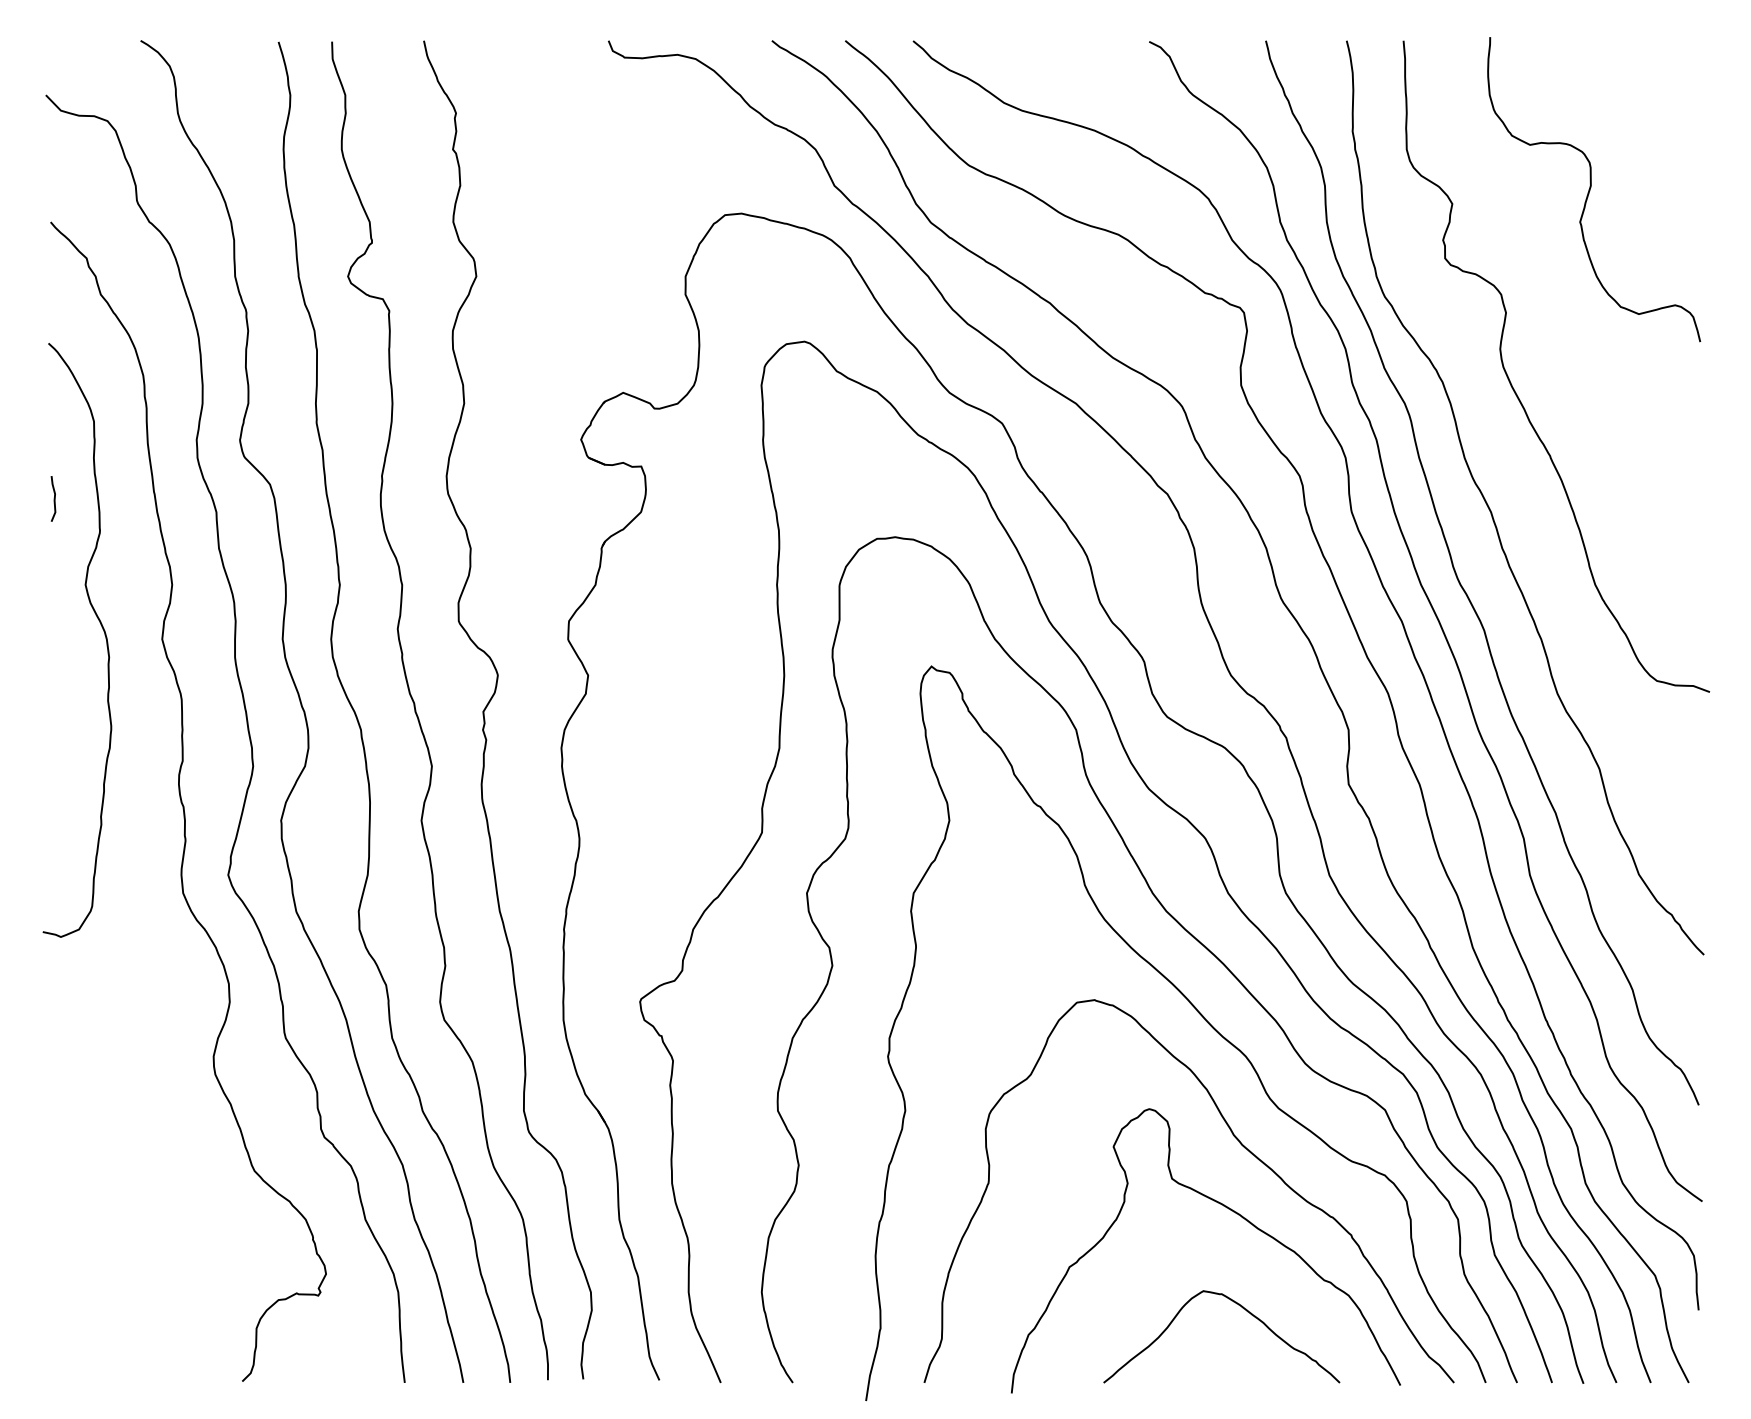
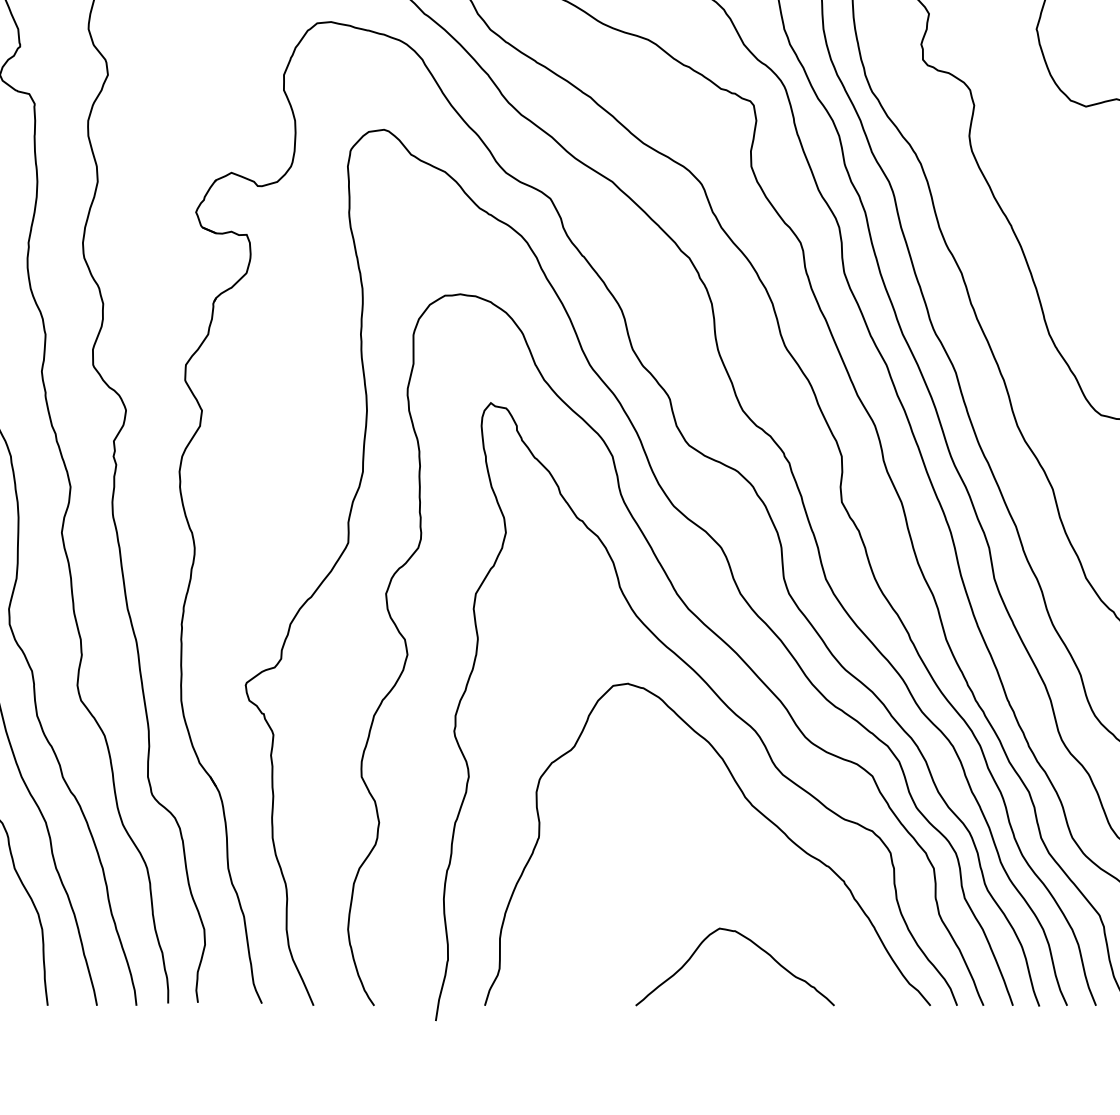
curve: (1228, 1209) -> (740, 859), removed

